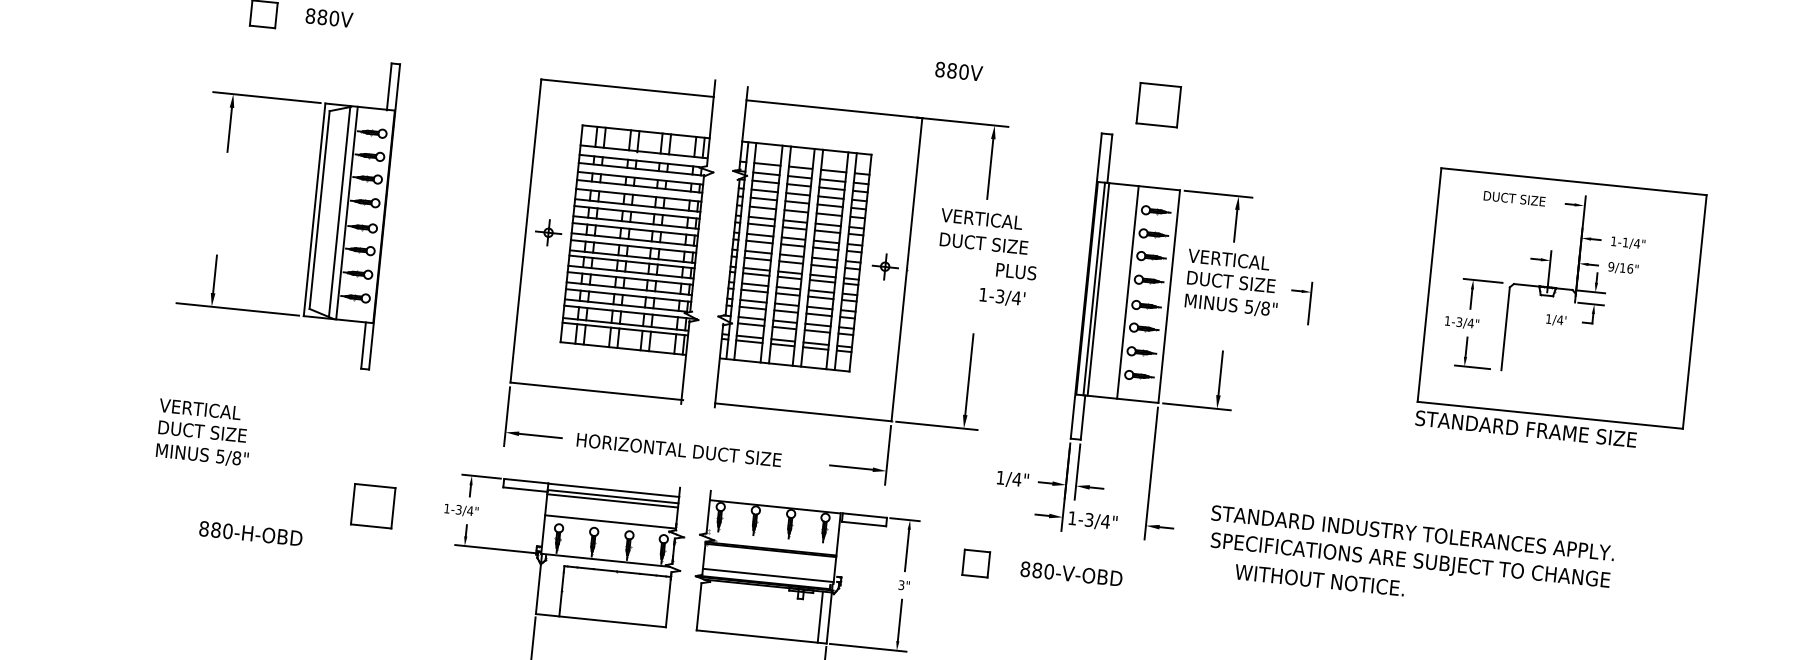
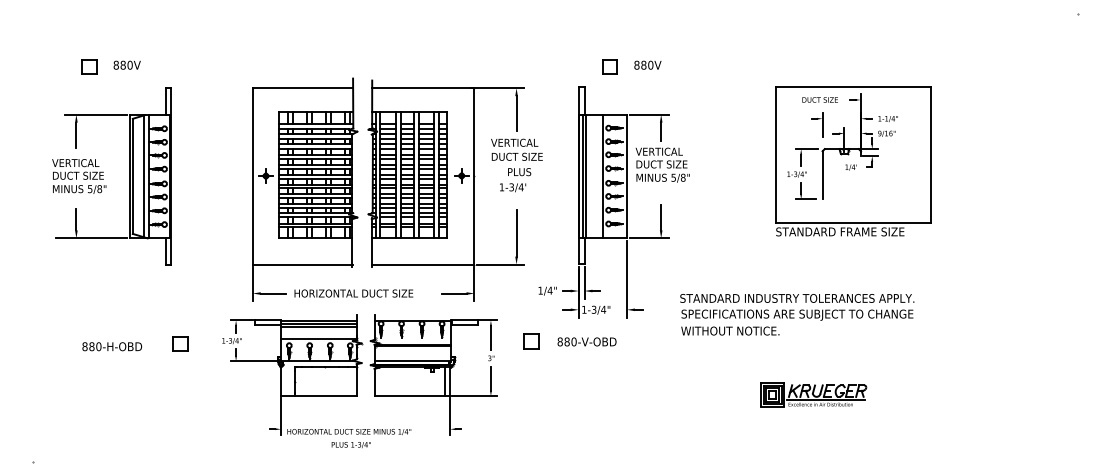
text: (958, 70) -> (647, 64), moved
part: (1158, 104) -> (609, 66), size x0.62
text: (1007, 285) -> (515, 180), moved
part: (1301, 301) -> (817, 124), moved
text: (204, 433) -> (79, 176), moved
part: (372, 505) -> (180, 343), size x0.62
text: (251, 533) -> (112, 346), moved
text: (1411, 548) -> (797, 307), moved

